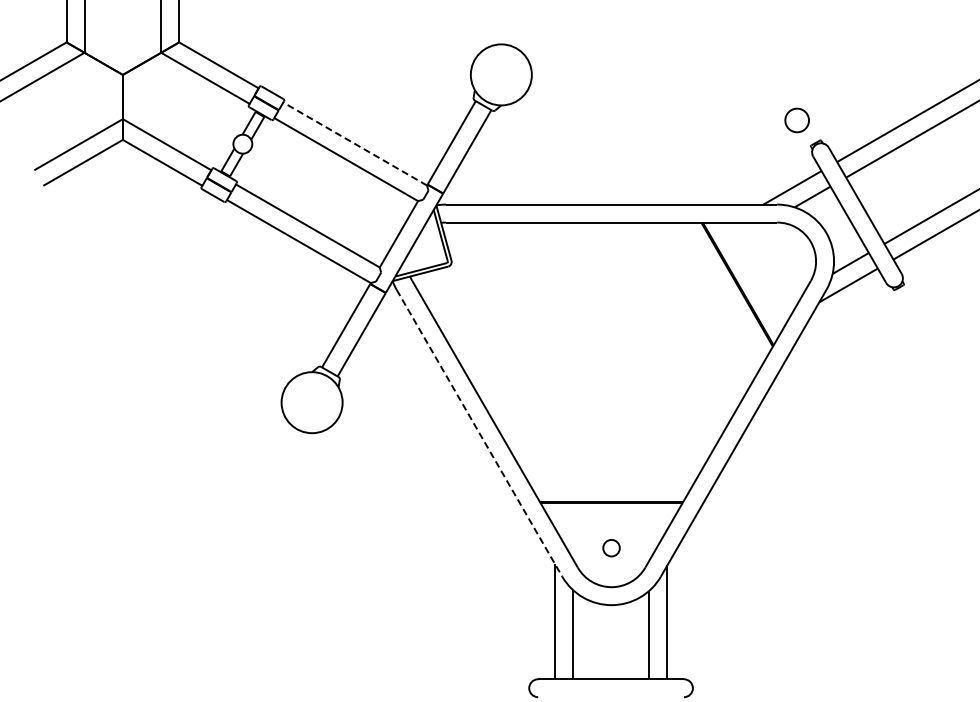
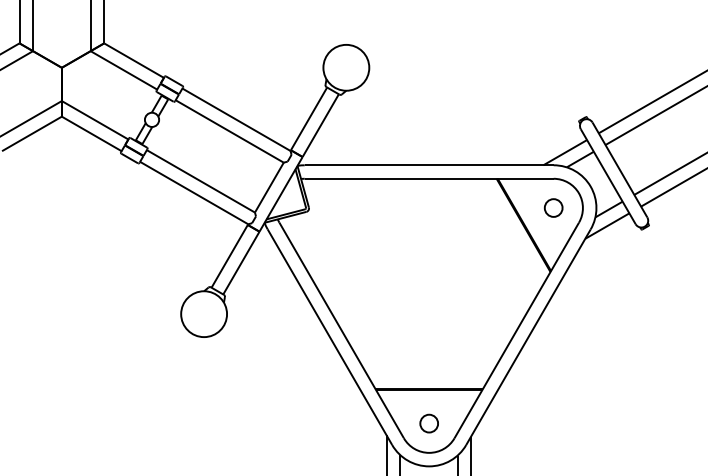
circle: (796, 120) -> (553, 208), moved
line: (354, 143) -> (235, 119), dashed -> solid
line: (479, 433) -> (329, 337), dashed -> solid
circle: (611, 547) -> (429, 423), size x1.43

